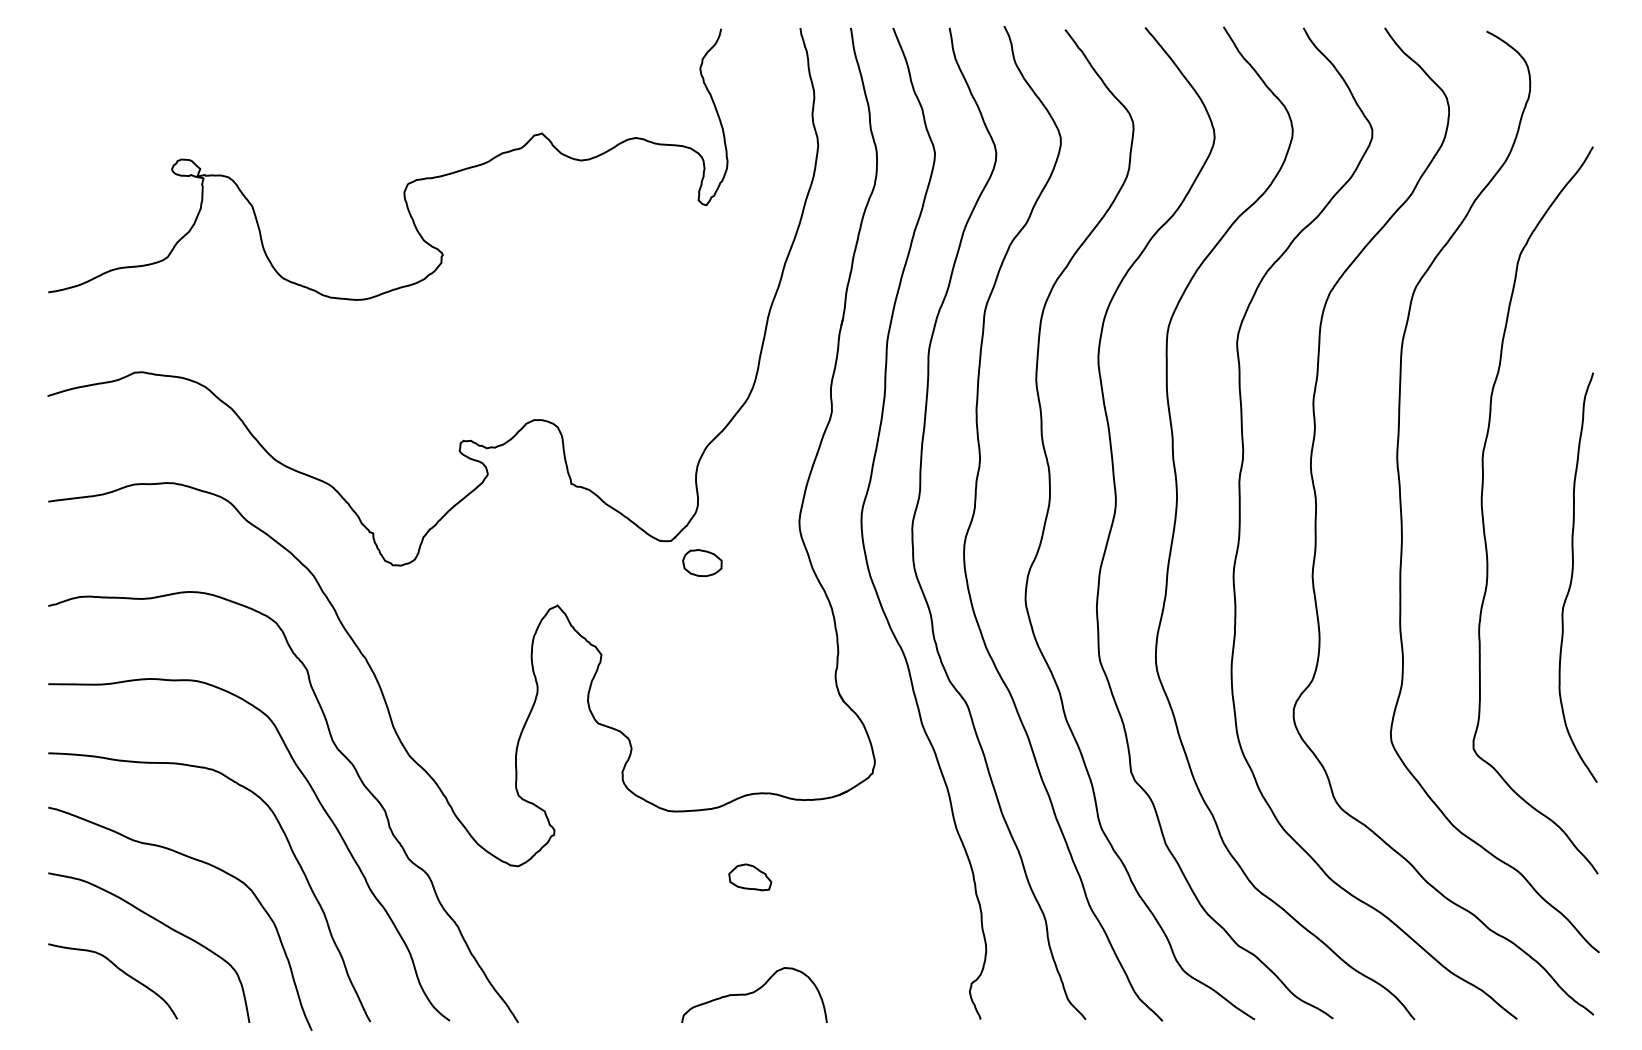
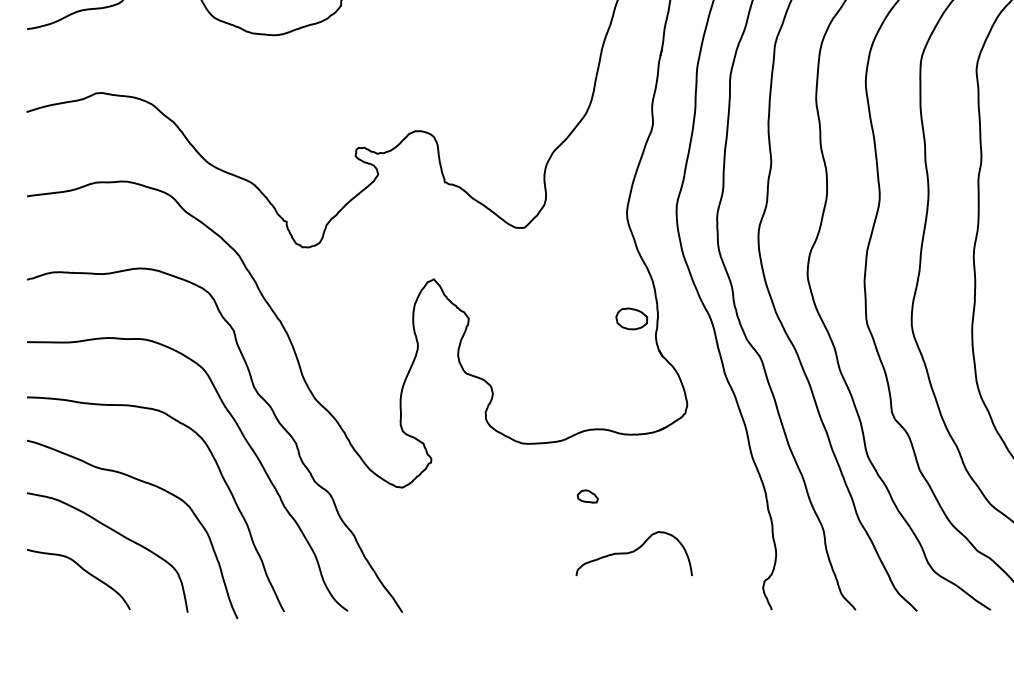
part: (702, 562) -> (631, 318), moved
part: (750, 877) -> (587, 496), size x0.6
curve: (753, 993) -> (633, 552), moved

